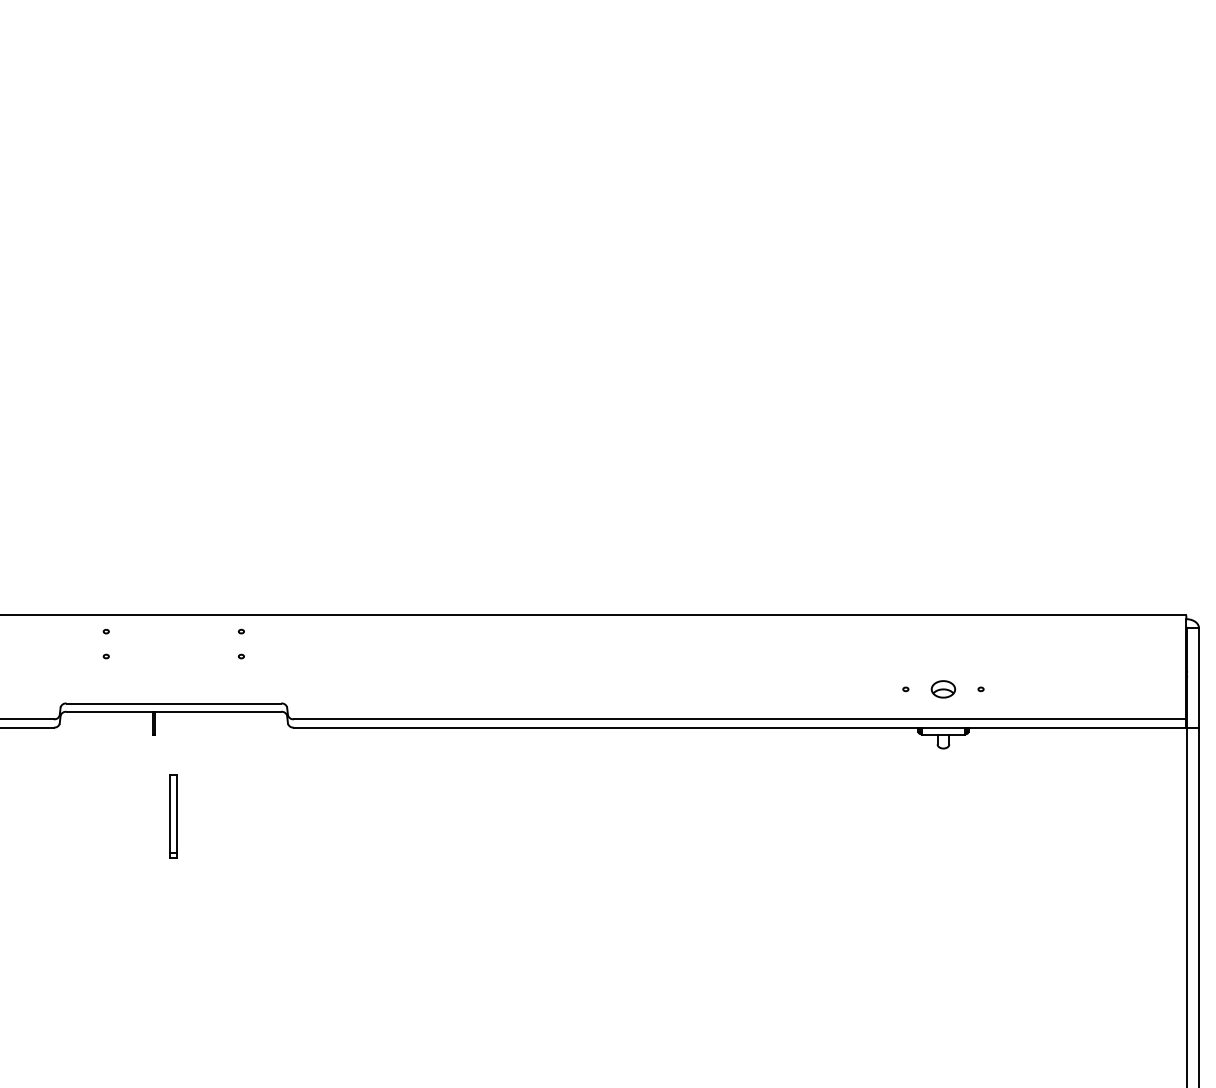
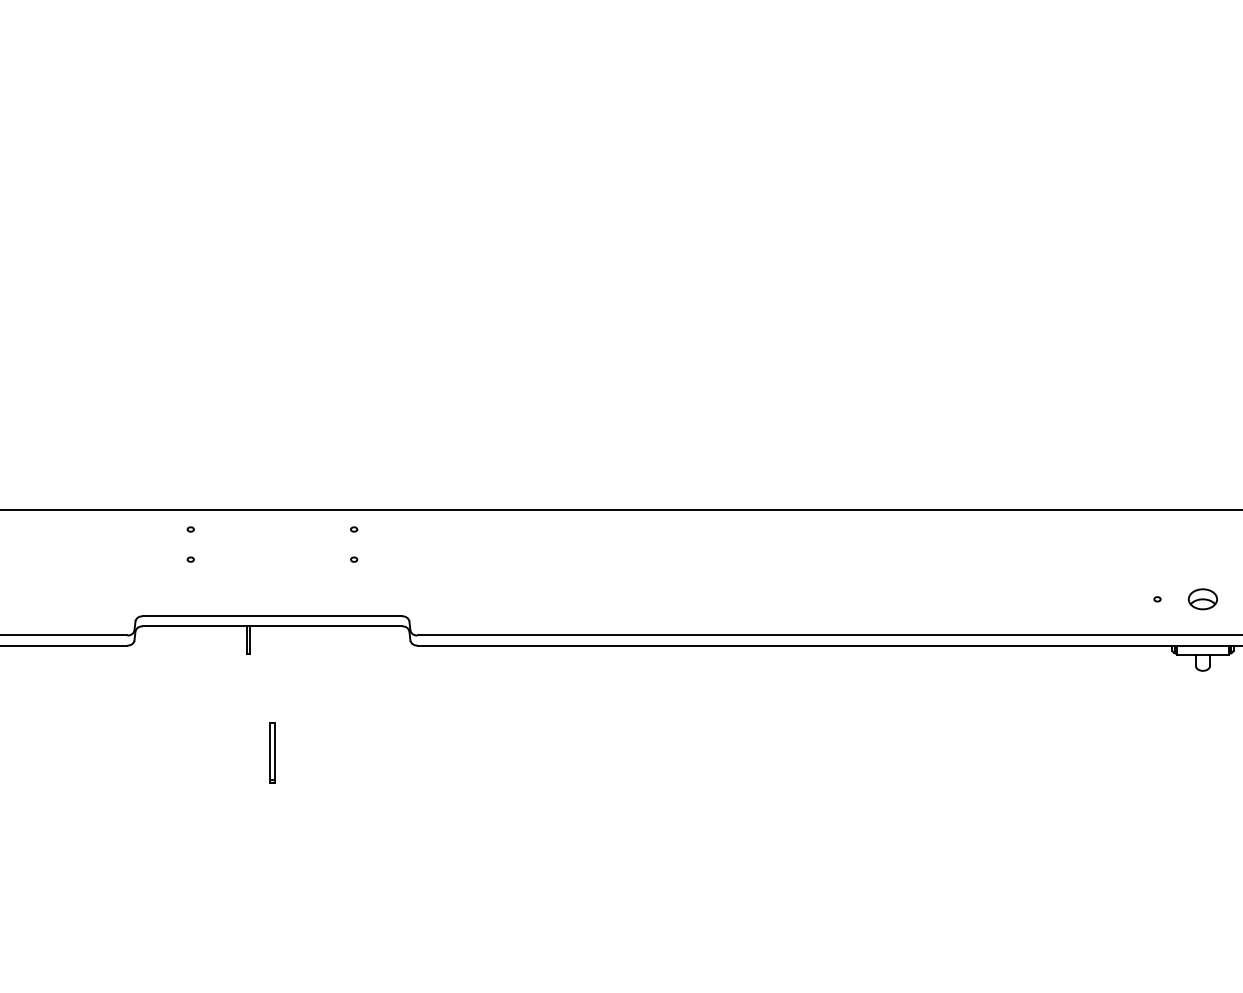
part: (173, 816) -> (271, 753), size x0.6

